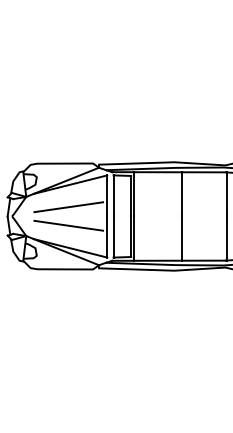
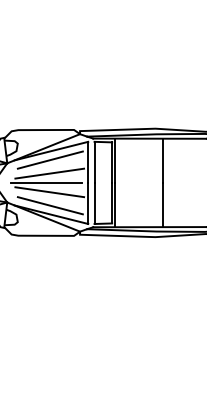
line: (68, 193) -> (49, 159), added
line: (65, 216) -> (46, 182), added
line: (68, 238) -> (49, 204), added

